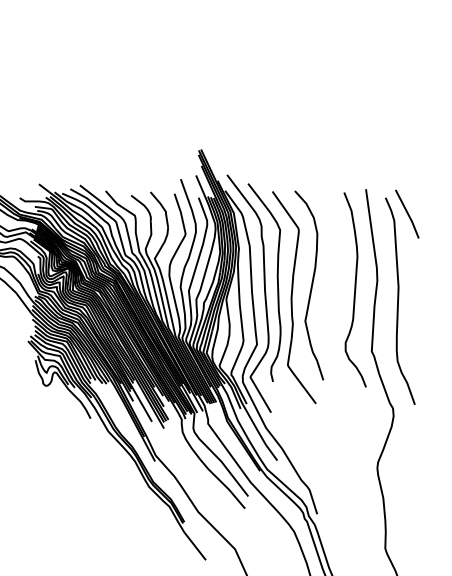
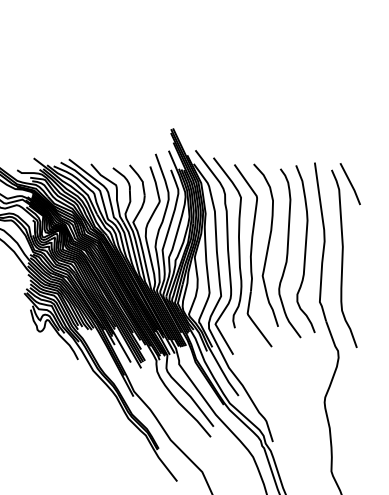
curve: (335, 294) -> (288, 253), added

